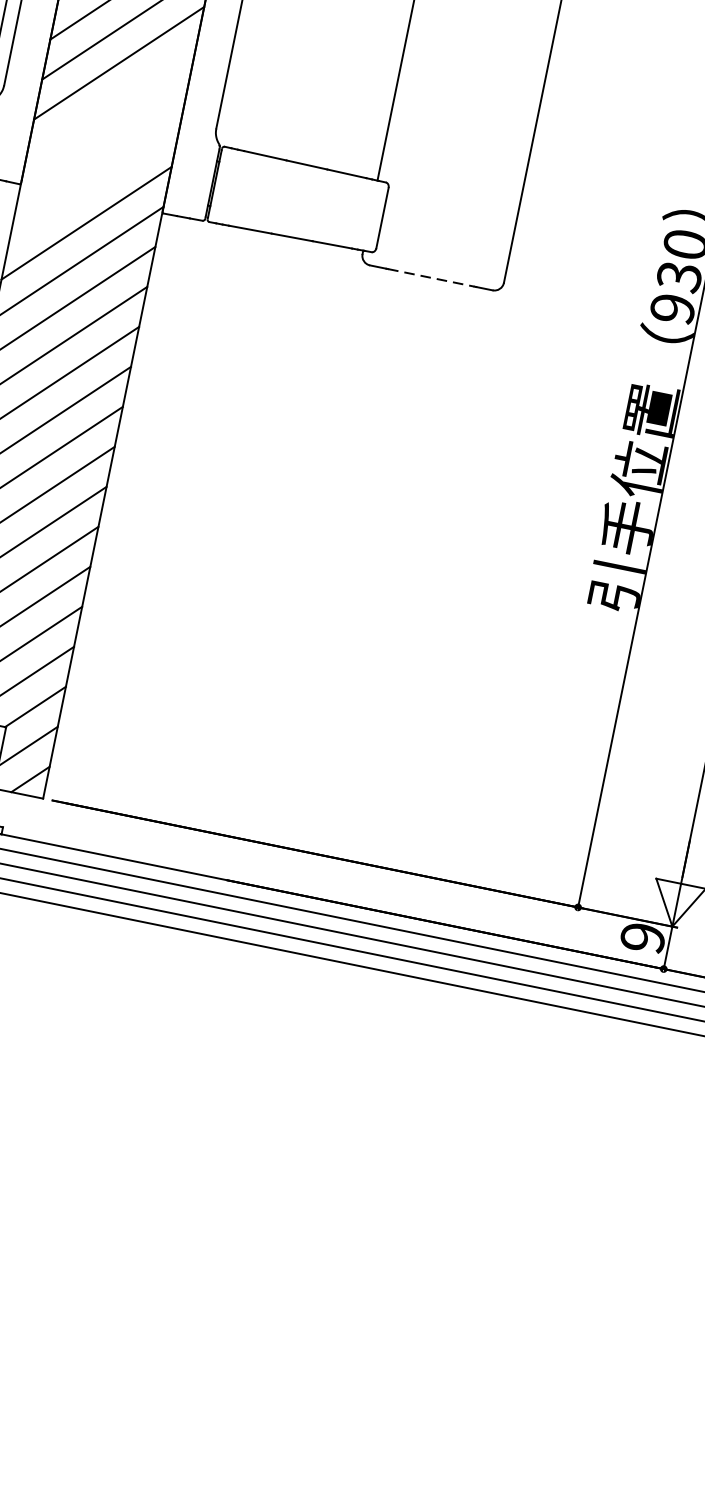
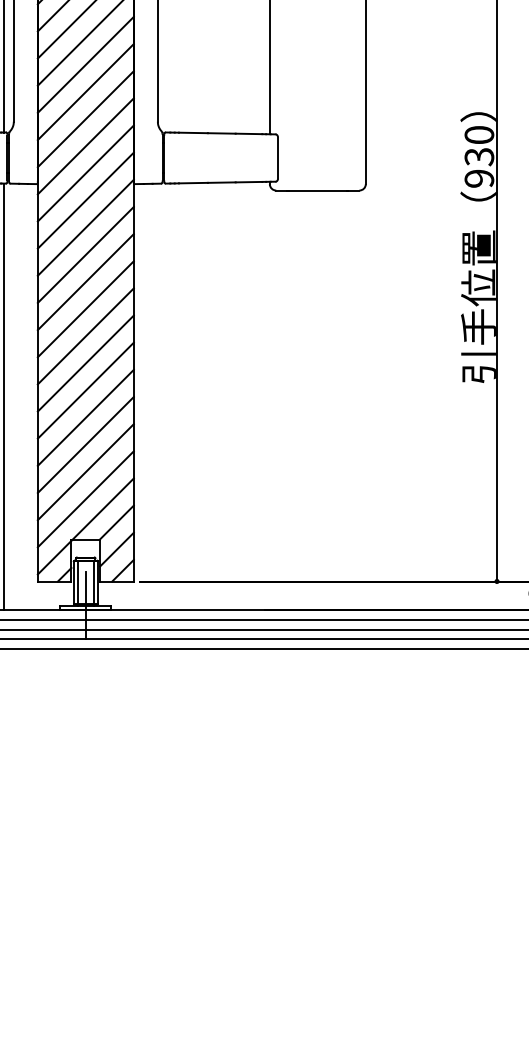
line: (110, 103) -> (85, 119), added
line: (102, 143) -> (85, 146), added
line: (94, 183) -> (85, 173), added
line: (432, 278) -> (318, 190), dashed -> solid

